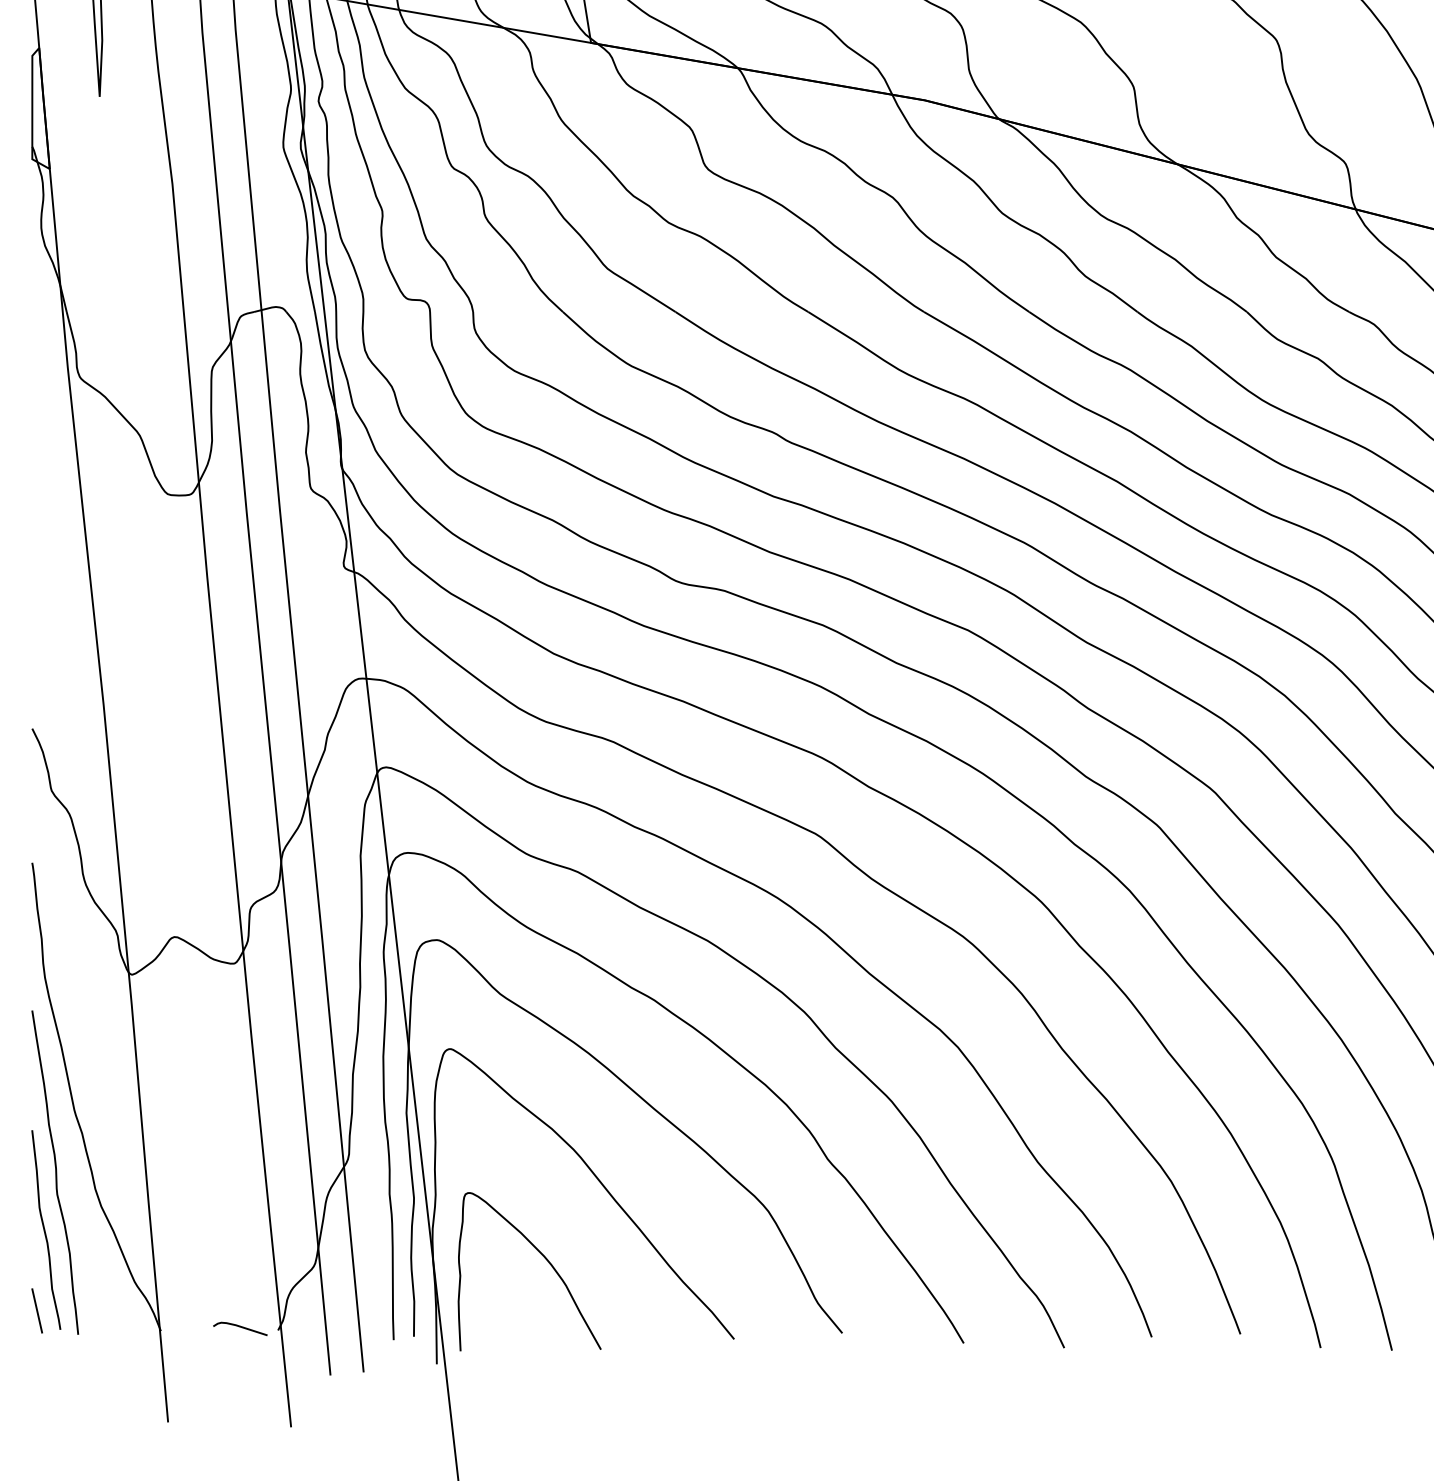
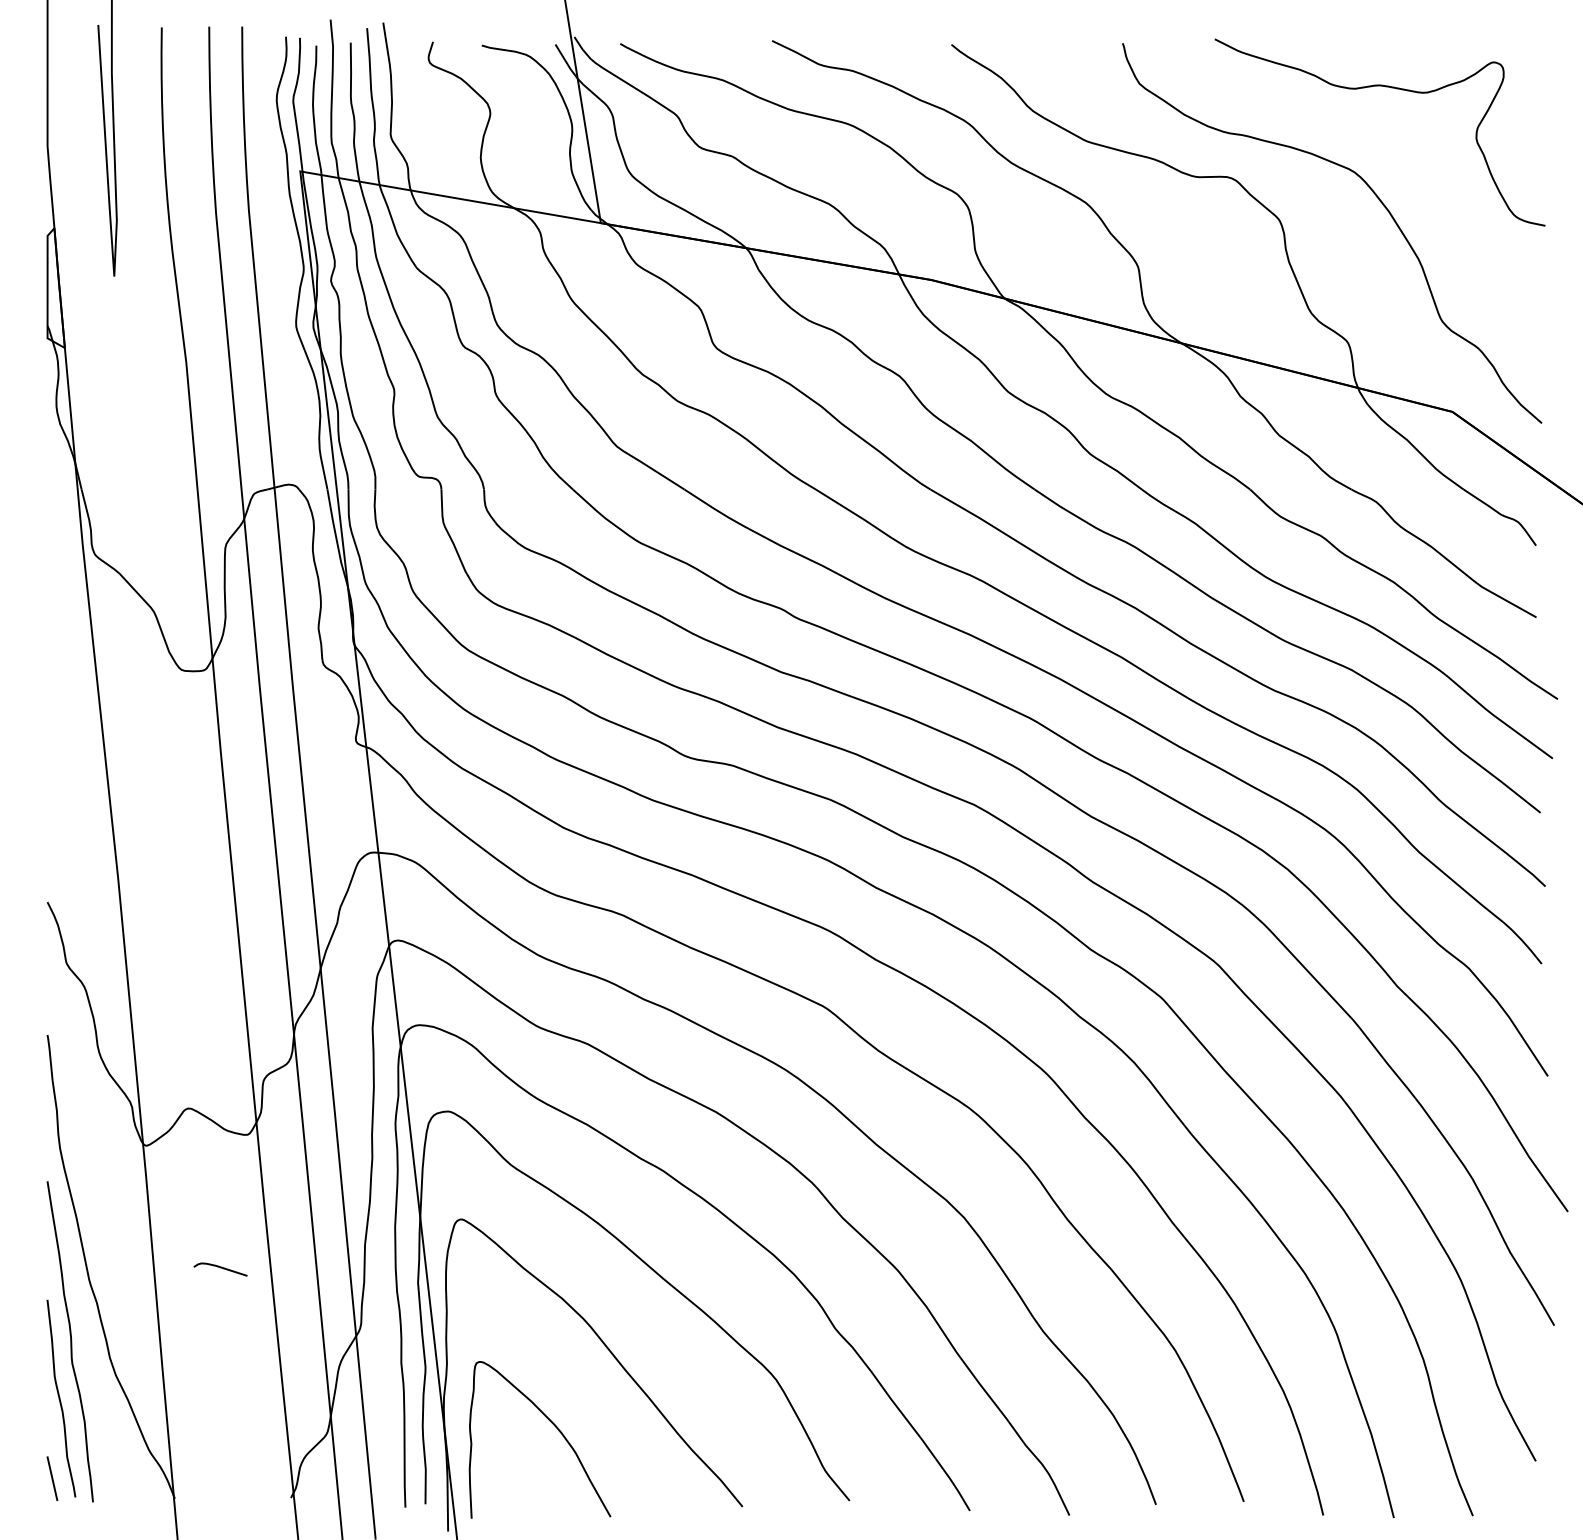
curve: (240, 1327) -> (220, 1268), moved

